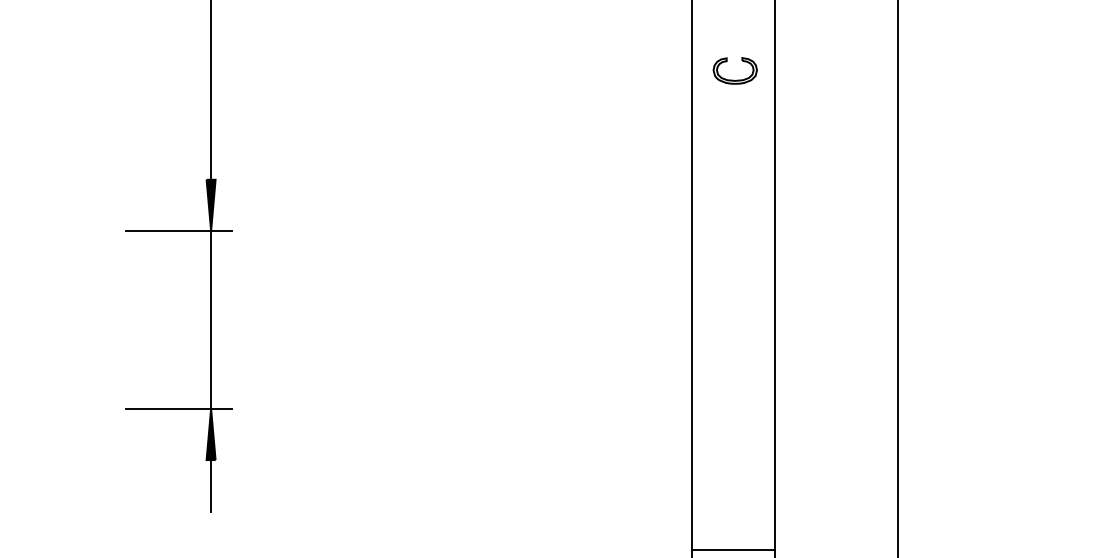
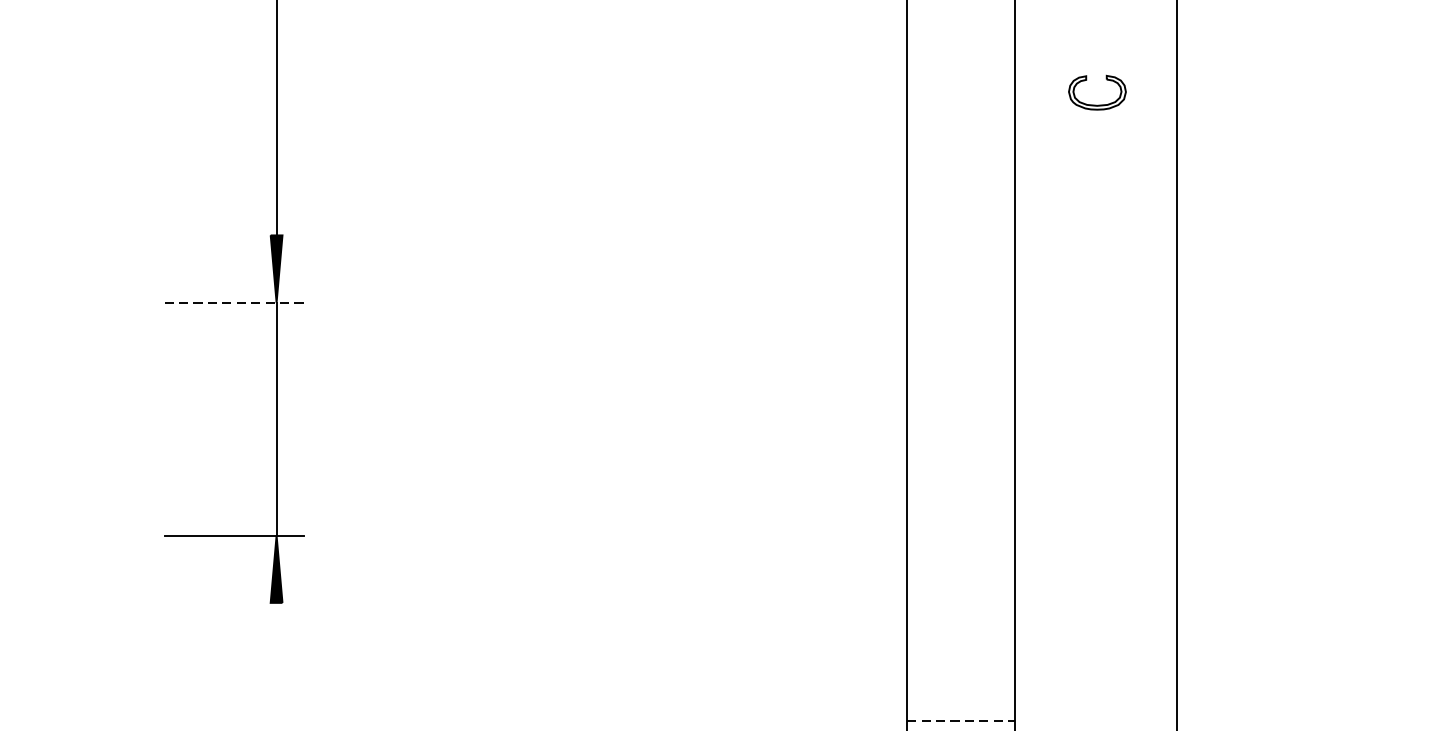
part: (733, 79) -> (1095, 103), moved
line: (179, 231) -> (235, 303), solid -> dashed
line: (211, 485) -> (277, 636), removed
line: (733, 550) -> (961, 721), solid -> dashed

